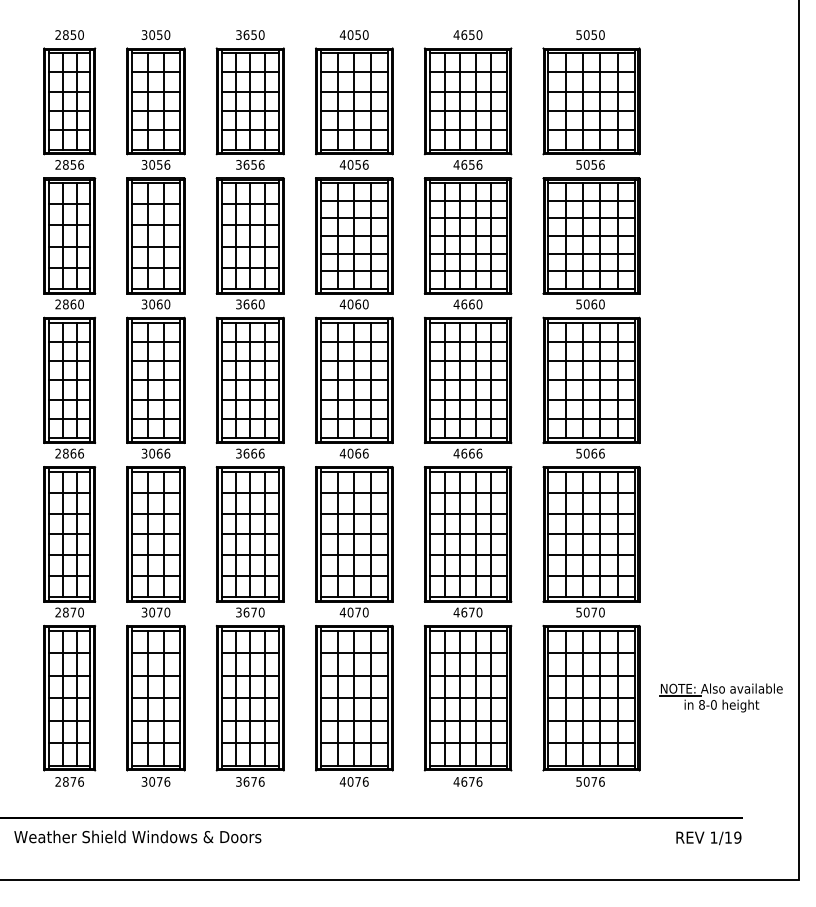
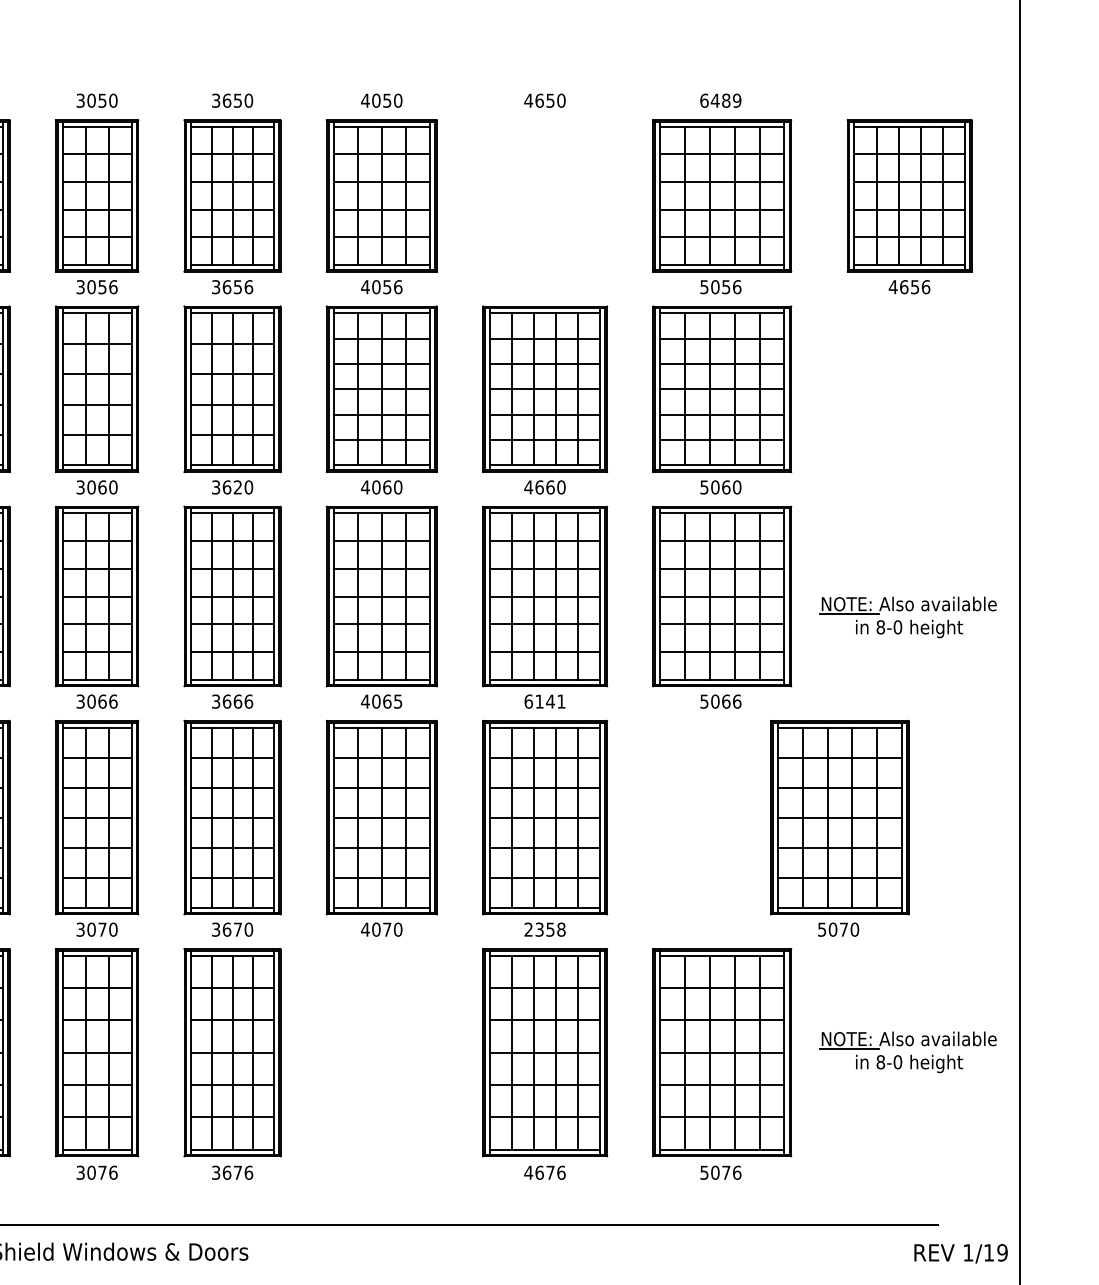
text: (590, 34) -> (720, 99), 5050 -> 6489
part: (467, 108) -> (908, 206), moved
text: (254, 304) -> (238, 487), 3660 -> 3620
part: (720, 394) -> (907, 616), added
text: (365, 453) -> (397, 701), 4066 -> 4065
text: (467, 453) -> (544, 701), 4666 -> 6141
part: (591, 541) -> (839, 827), moved
text: (467, 612) -> (544, 929), 4670 -> 2358
part: (354, 705) -> (382, 1063), removed
text: (708, 838) -> (960, 1254), moved

